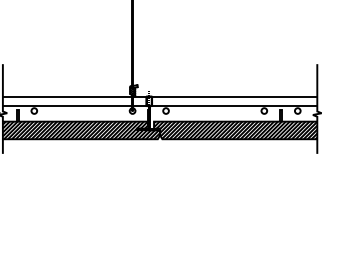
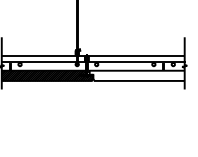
hatch: (234, 129) -> (136, 75), removed

